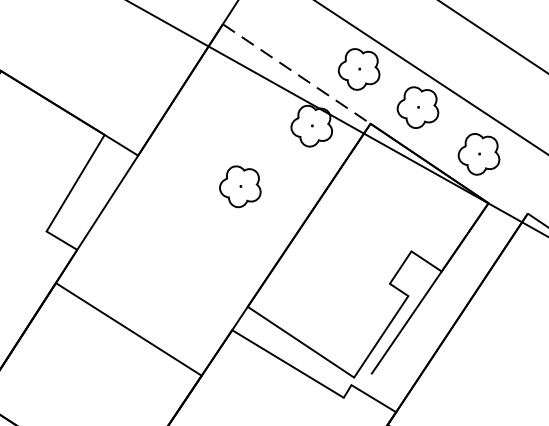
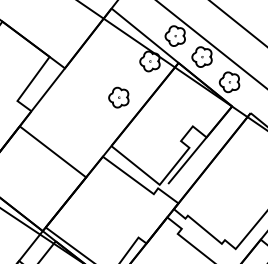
line: (297, 75) -> (145, 36), dashed -> solid
part: (239, 186) -> (118, 97), moved

